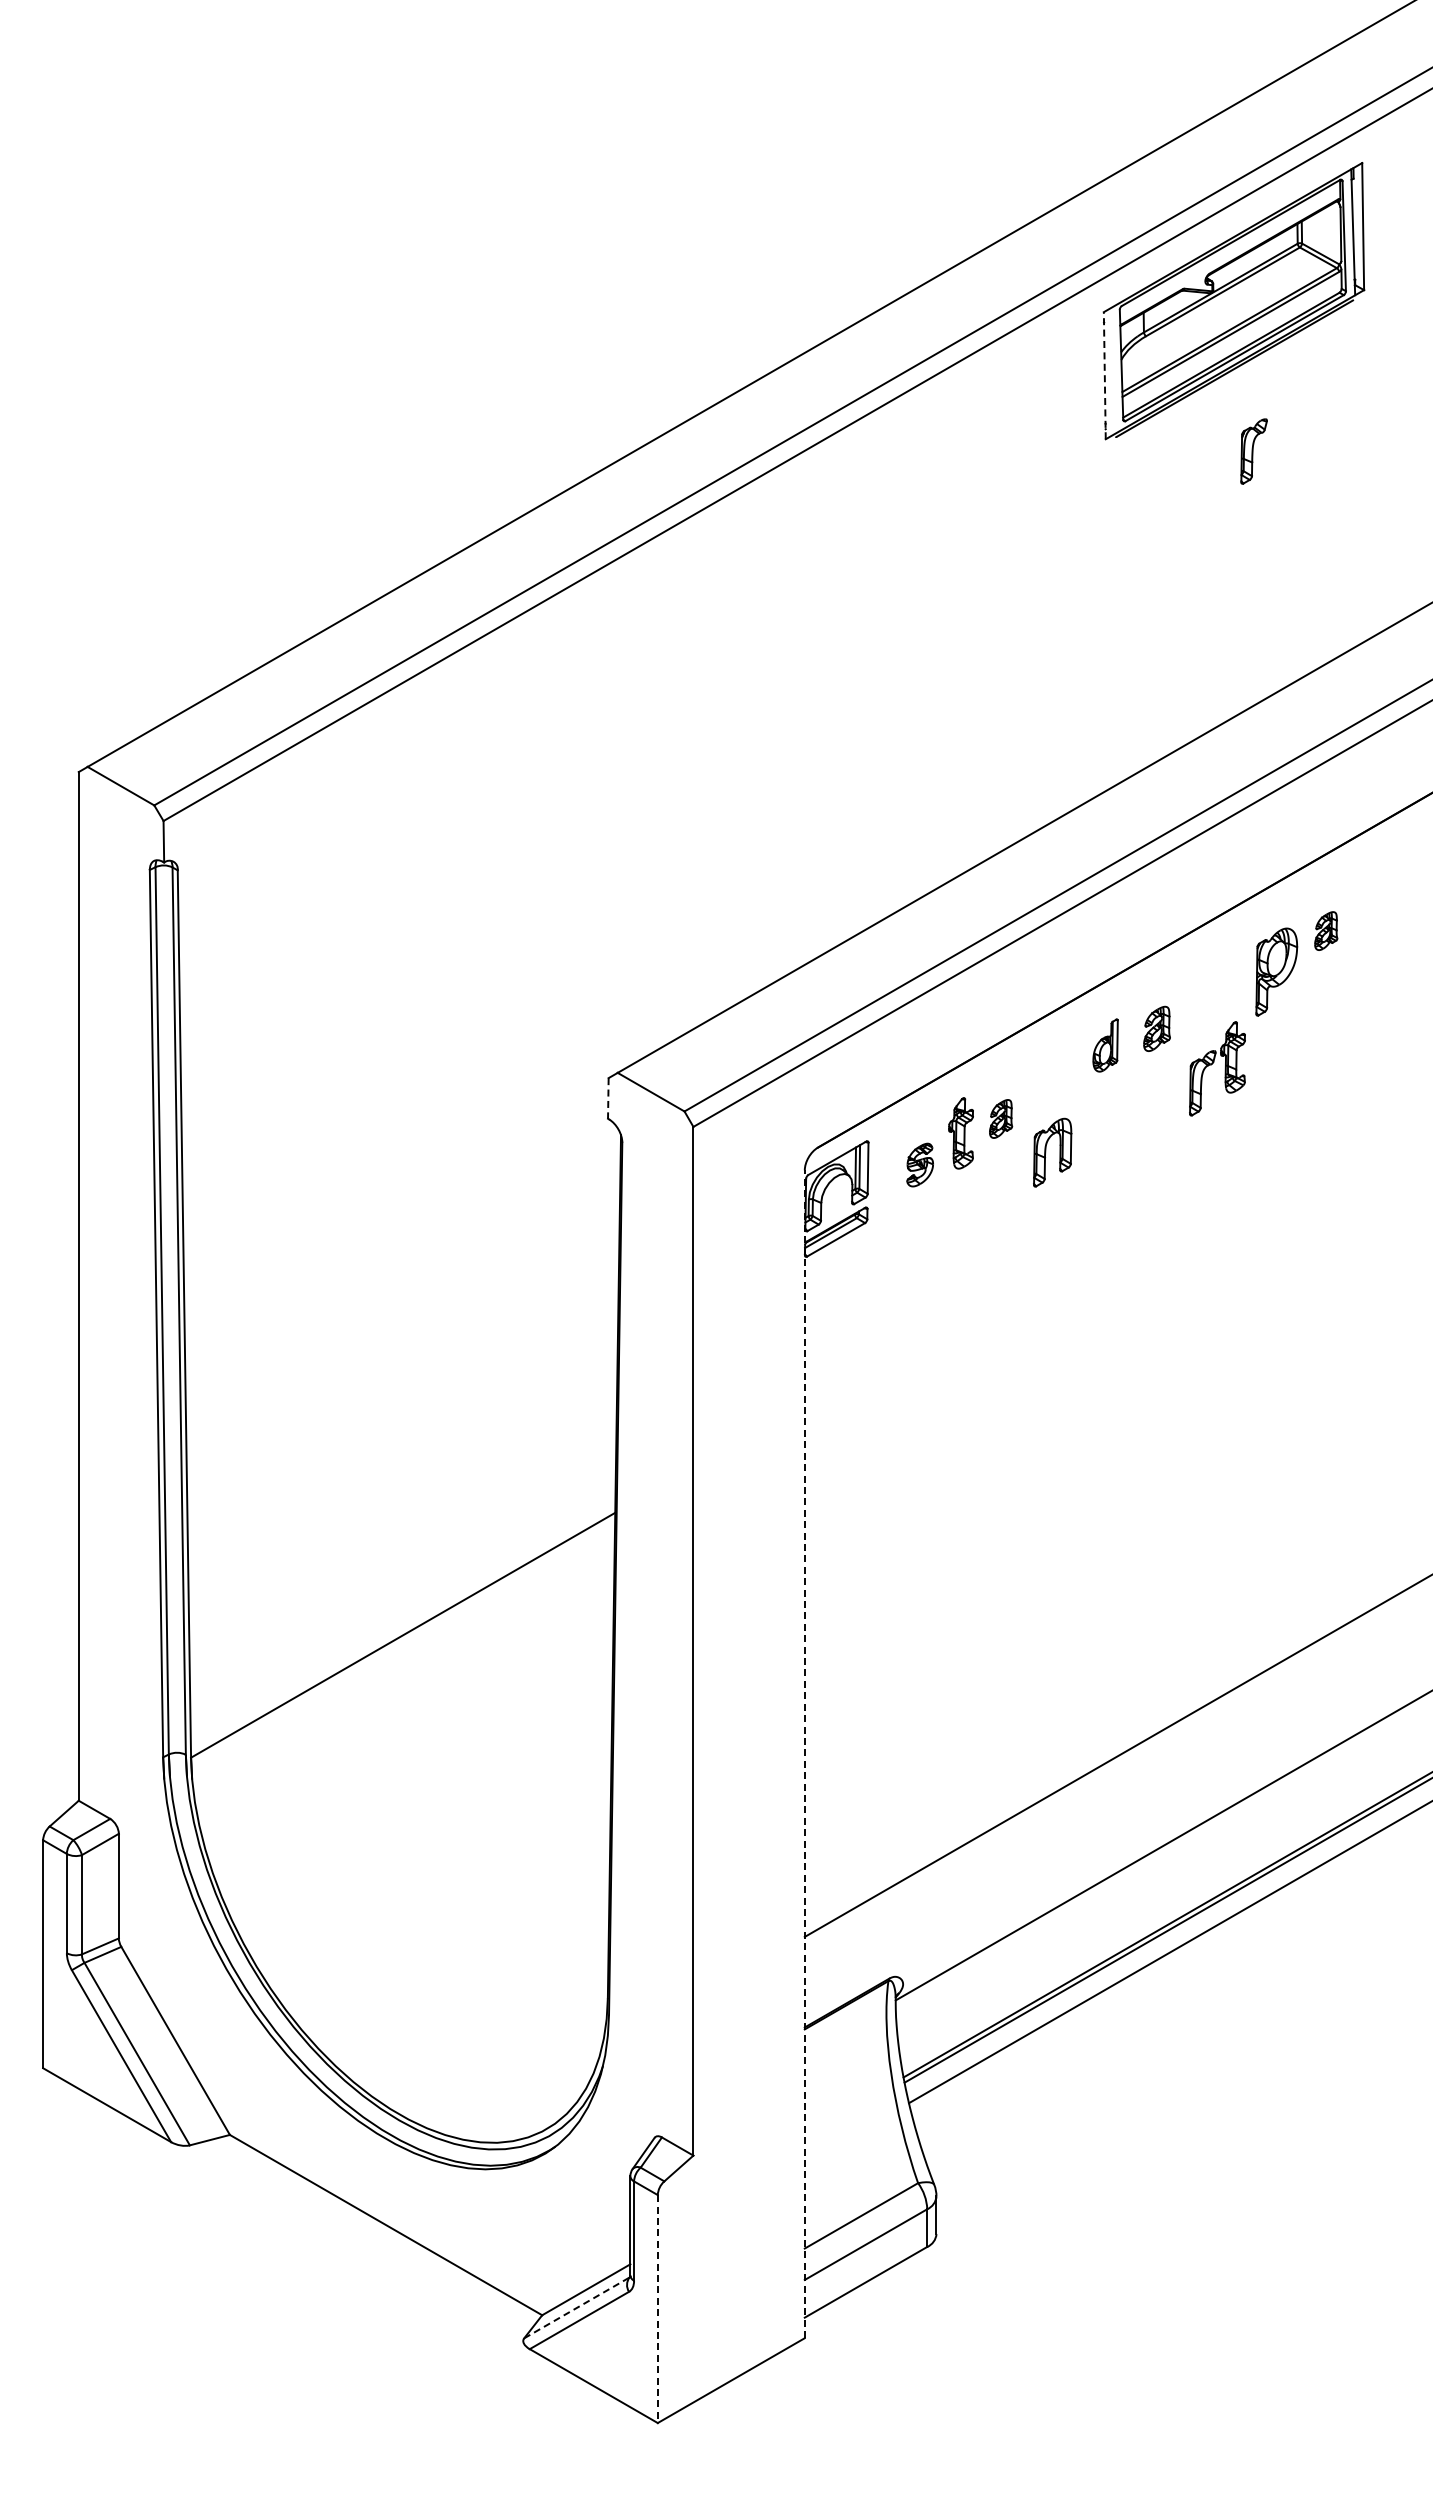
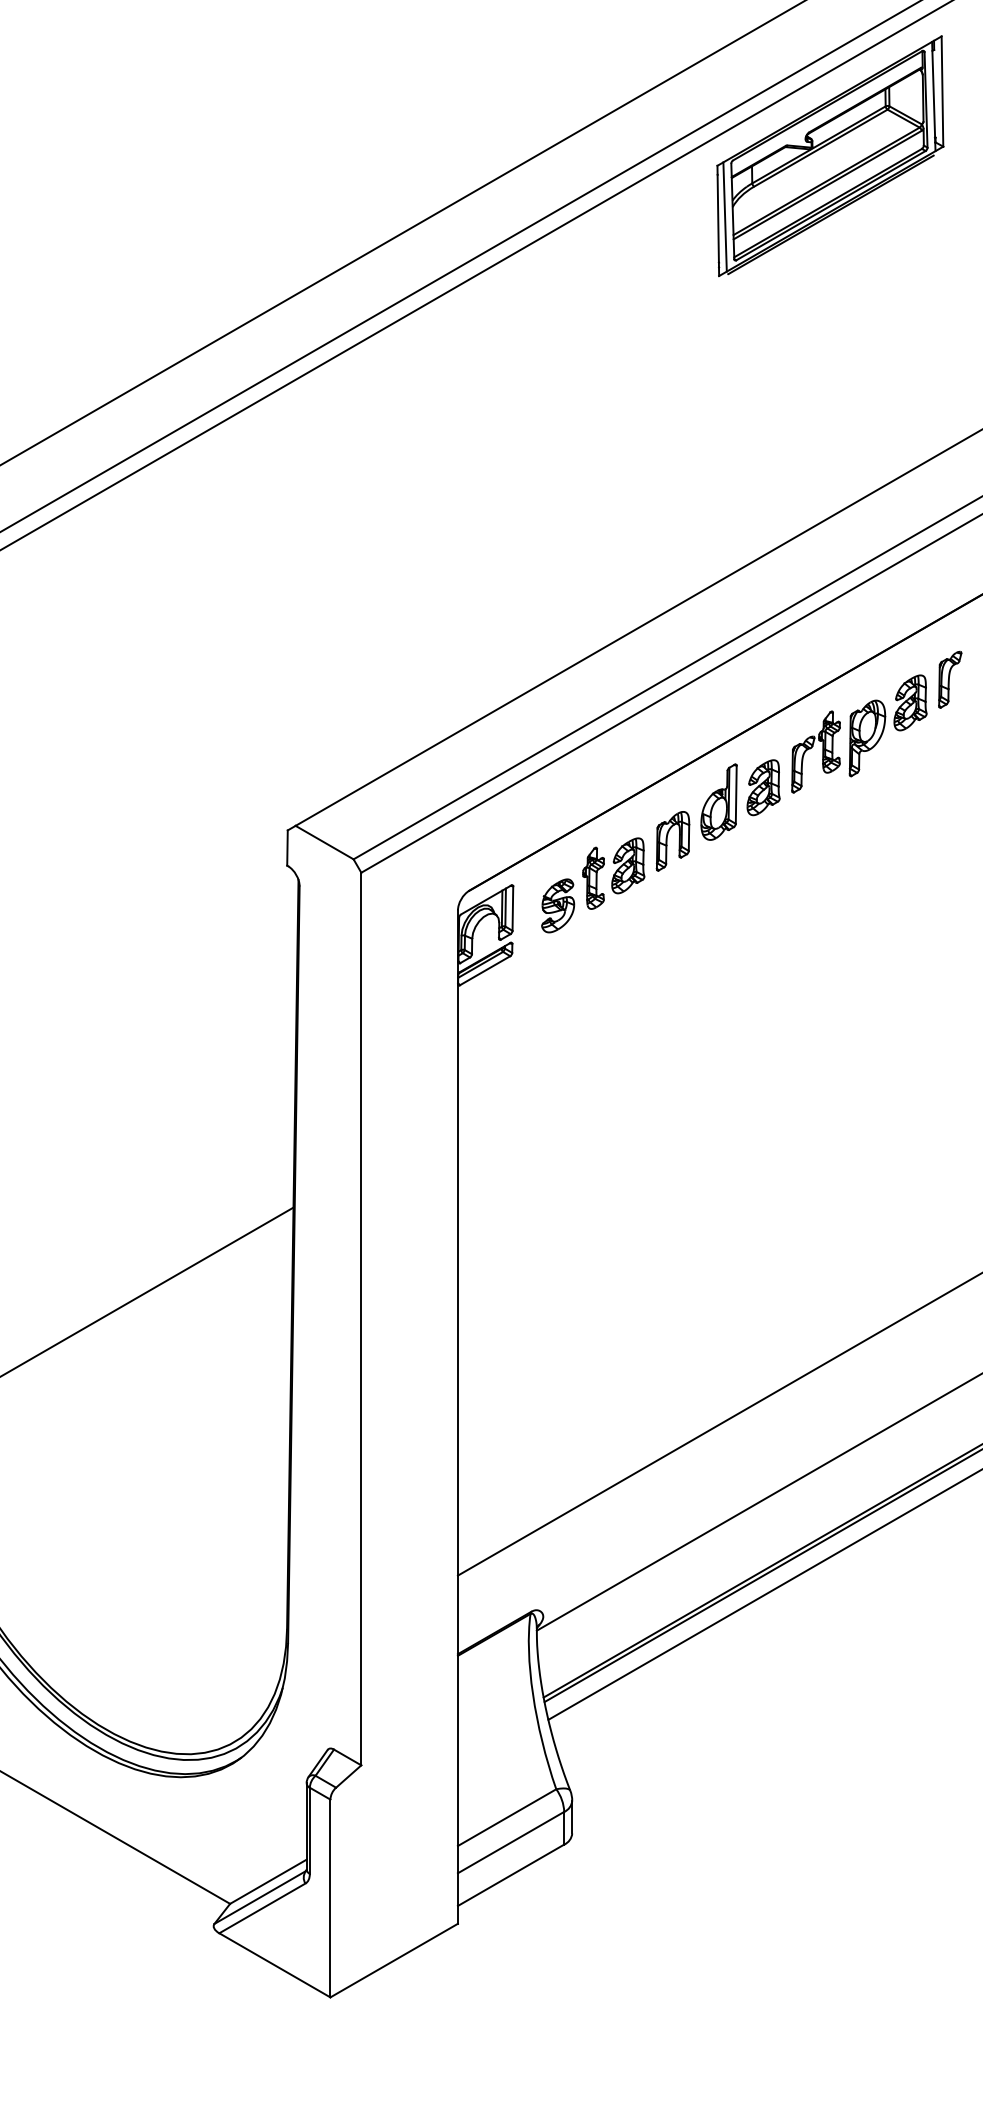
line: (1112, 371) -> (724, 217), added
line: (1104, 375) -> (718, 220), dashed -> solid
part: (1253, 451) -> (949, 679), moved
part: (1325, 930) -> (909, 702), size x1.67
part: (1156, 1028) -> (763, 787), size x1.43
part: (1105, 1045) -> (718, 802), size x1.67
part: (1213, 1063) -> (812, 747), moved
line: (608, 1098) -> (287, 848), dashed -> solid
part: (1000, 1118) -> (627, 865), size x1.67
part: (1052, 1152) -> (672, 841), moved
part: (919, 1164) -> (557, 905), size x1.43
line: (804, 1754) -> (457, 1417), dashed -> solid
line: (576, 2307) -> (259, 1897), dashed -> solid
line: (657, 2309) -> (330, 1898), dashed -> solid

